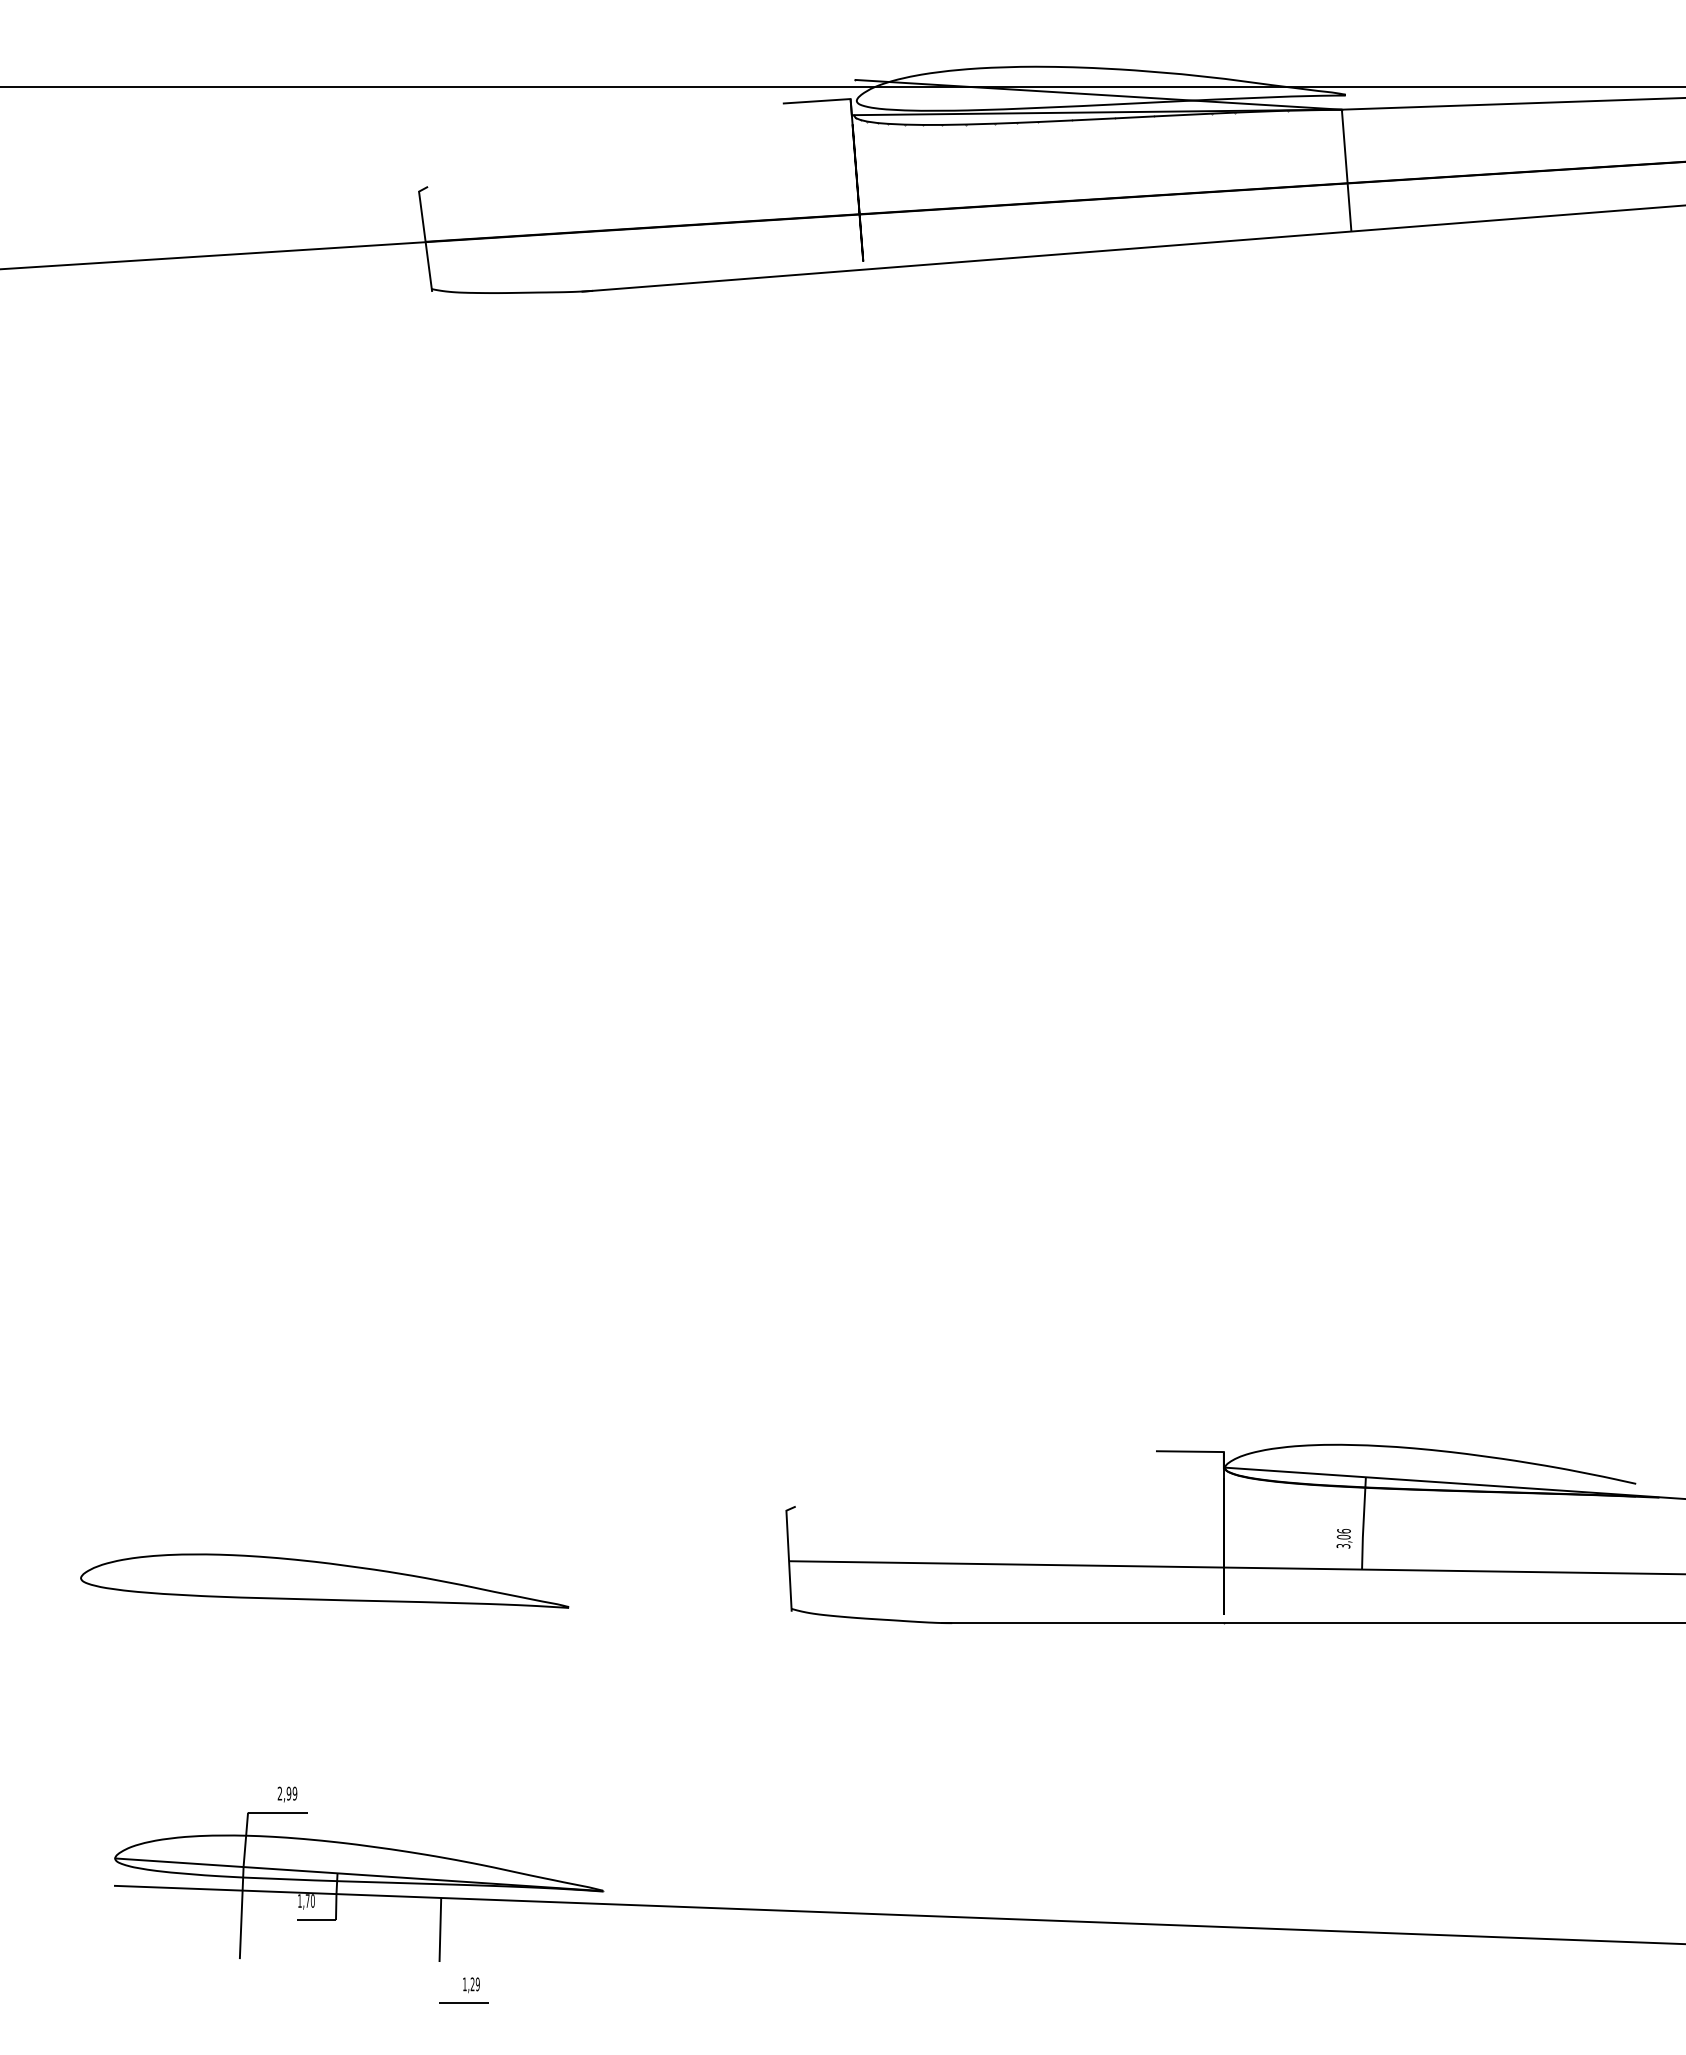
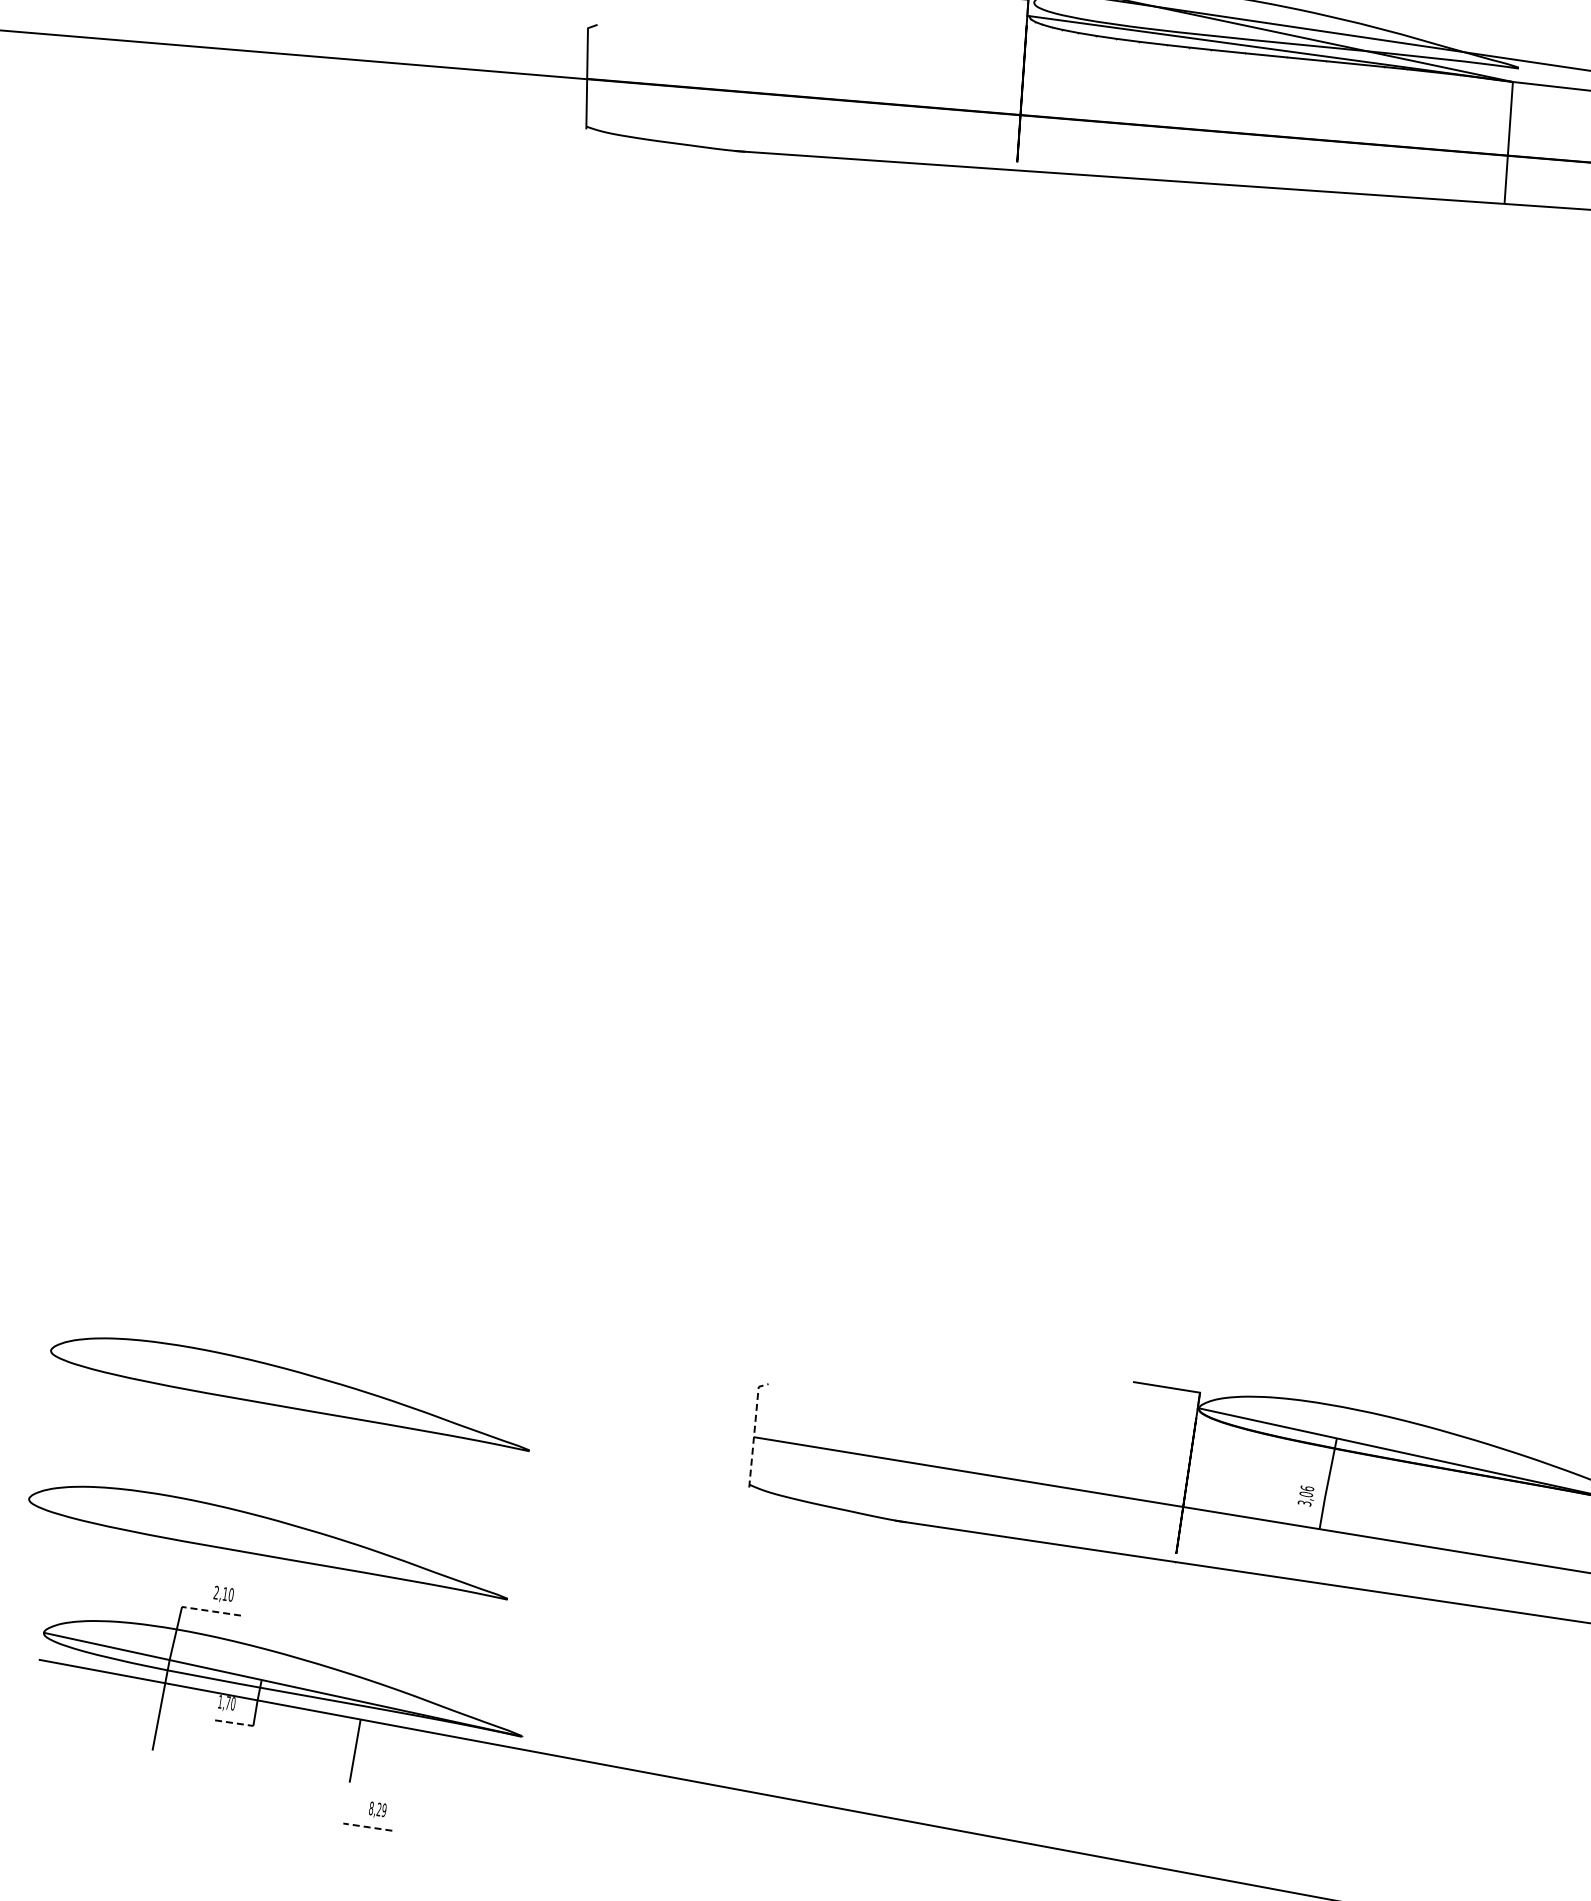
line: (788, 1555) -> (754, 1431), solid -> dashed
curve: (326, 1714) -> (273, 1521), added
text: (291, 1793) -> (227, 1594), 2,99 -> 2,10
line: (277, 1812) -> (211, 1611), solid -> dashed
line: (317, 1920) -> (234, 1723), solid -> dashed
text: (464, 1984) -> (371, 1808), 1,29 -> 8,29
line: (464, 2003) -> (368, 1827), solid -> dashed

